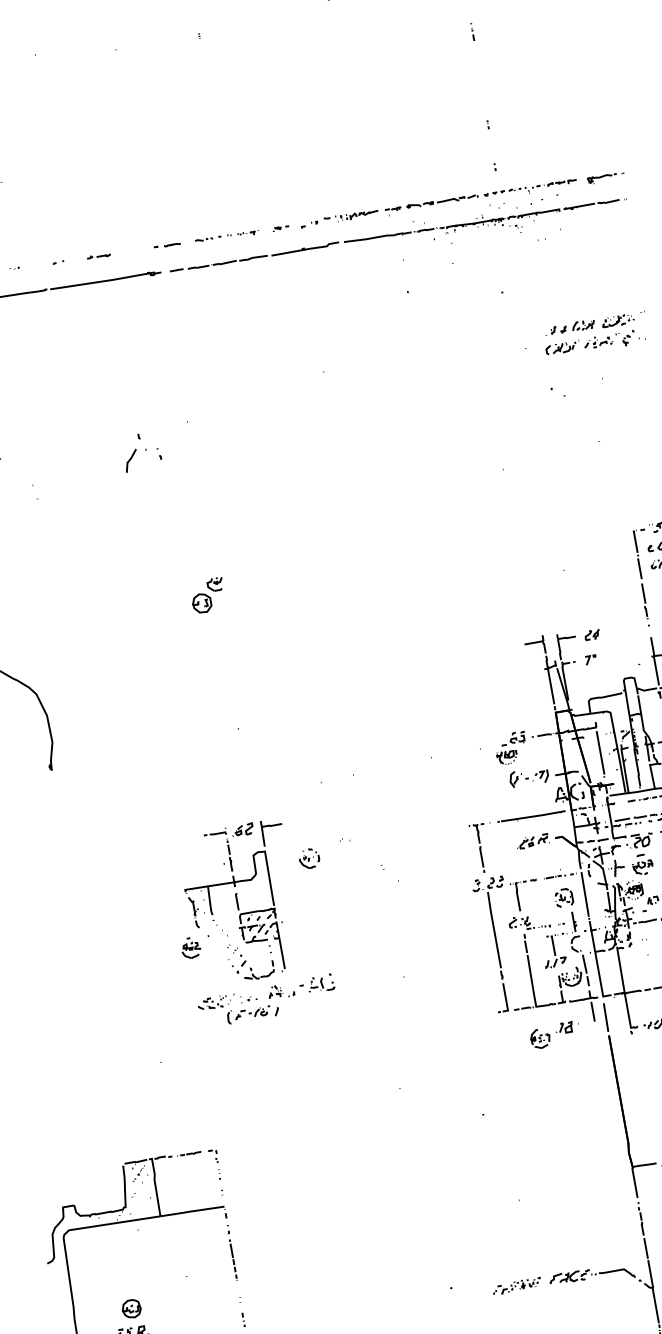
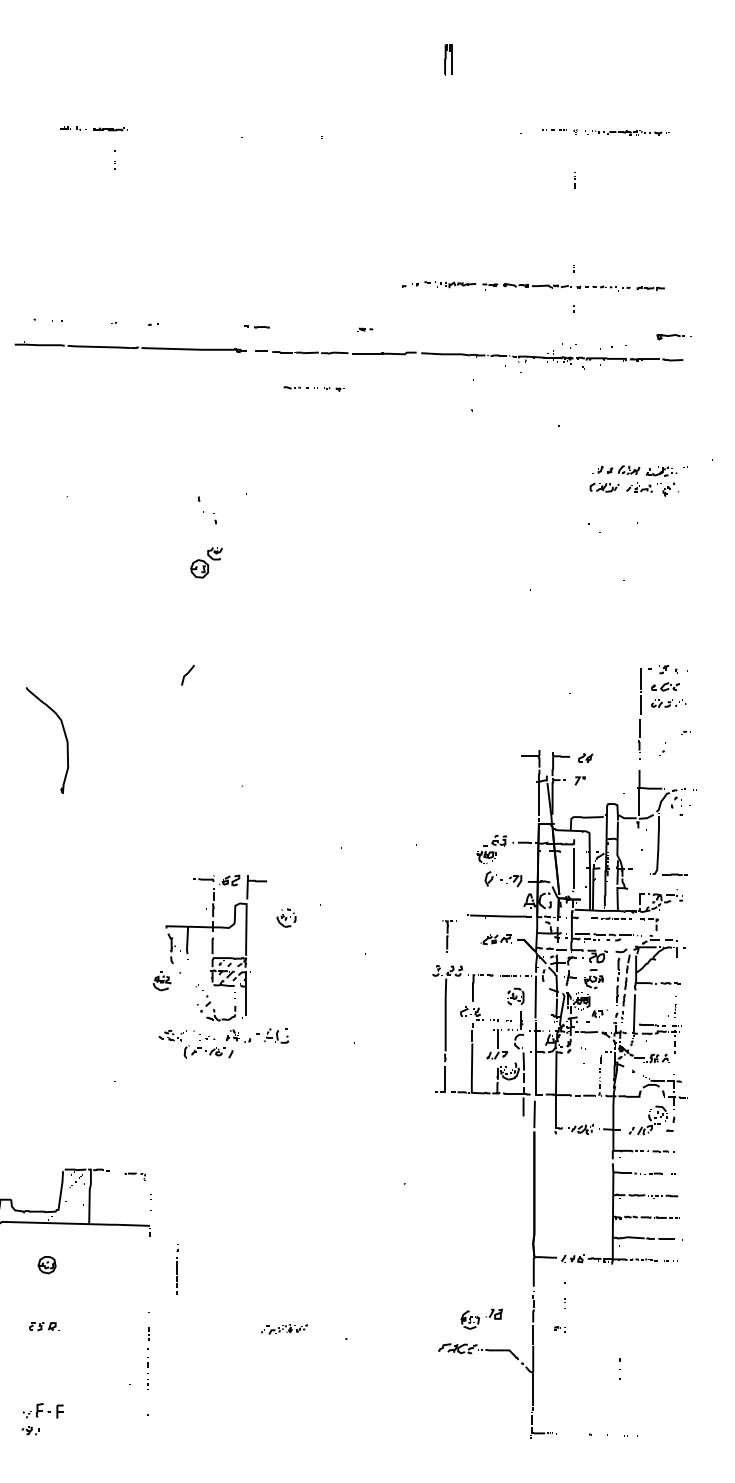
part: (438, 202) -> (533, 286), moved
part: (226, 236) -> (313, 388), moved
line: (98, 256) -> (191, 325), removed
line: (130, 460) -> (187, 674), moved
part: (207, 595) -> (206, 562), moved
part: (483, 847) -> (449, 936), size x0.7
part: (551, 1034) -> (481, 1318), moved
part: (198, 1157) -> (134, 1176), size x0.6
part: (232, 1252) -> (177, 1269), moved
part: (517, 1286) -> (284, 1329), moved
part: (131, 1309) -> (46, 1265), moved

